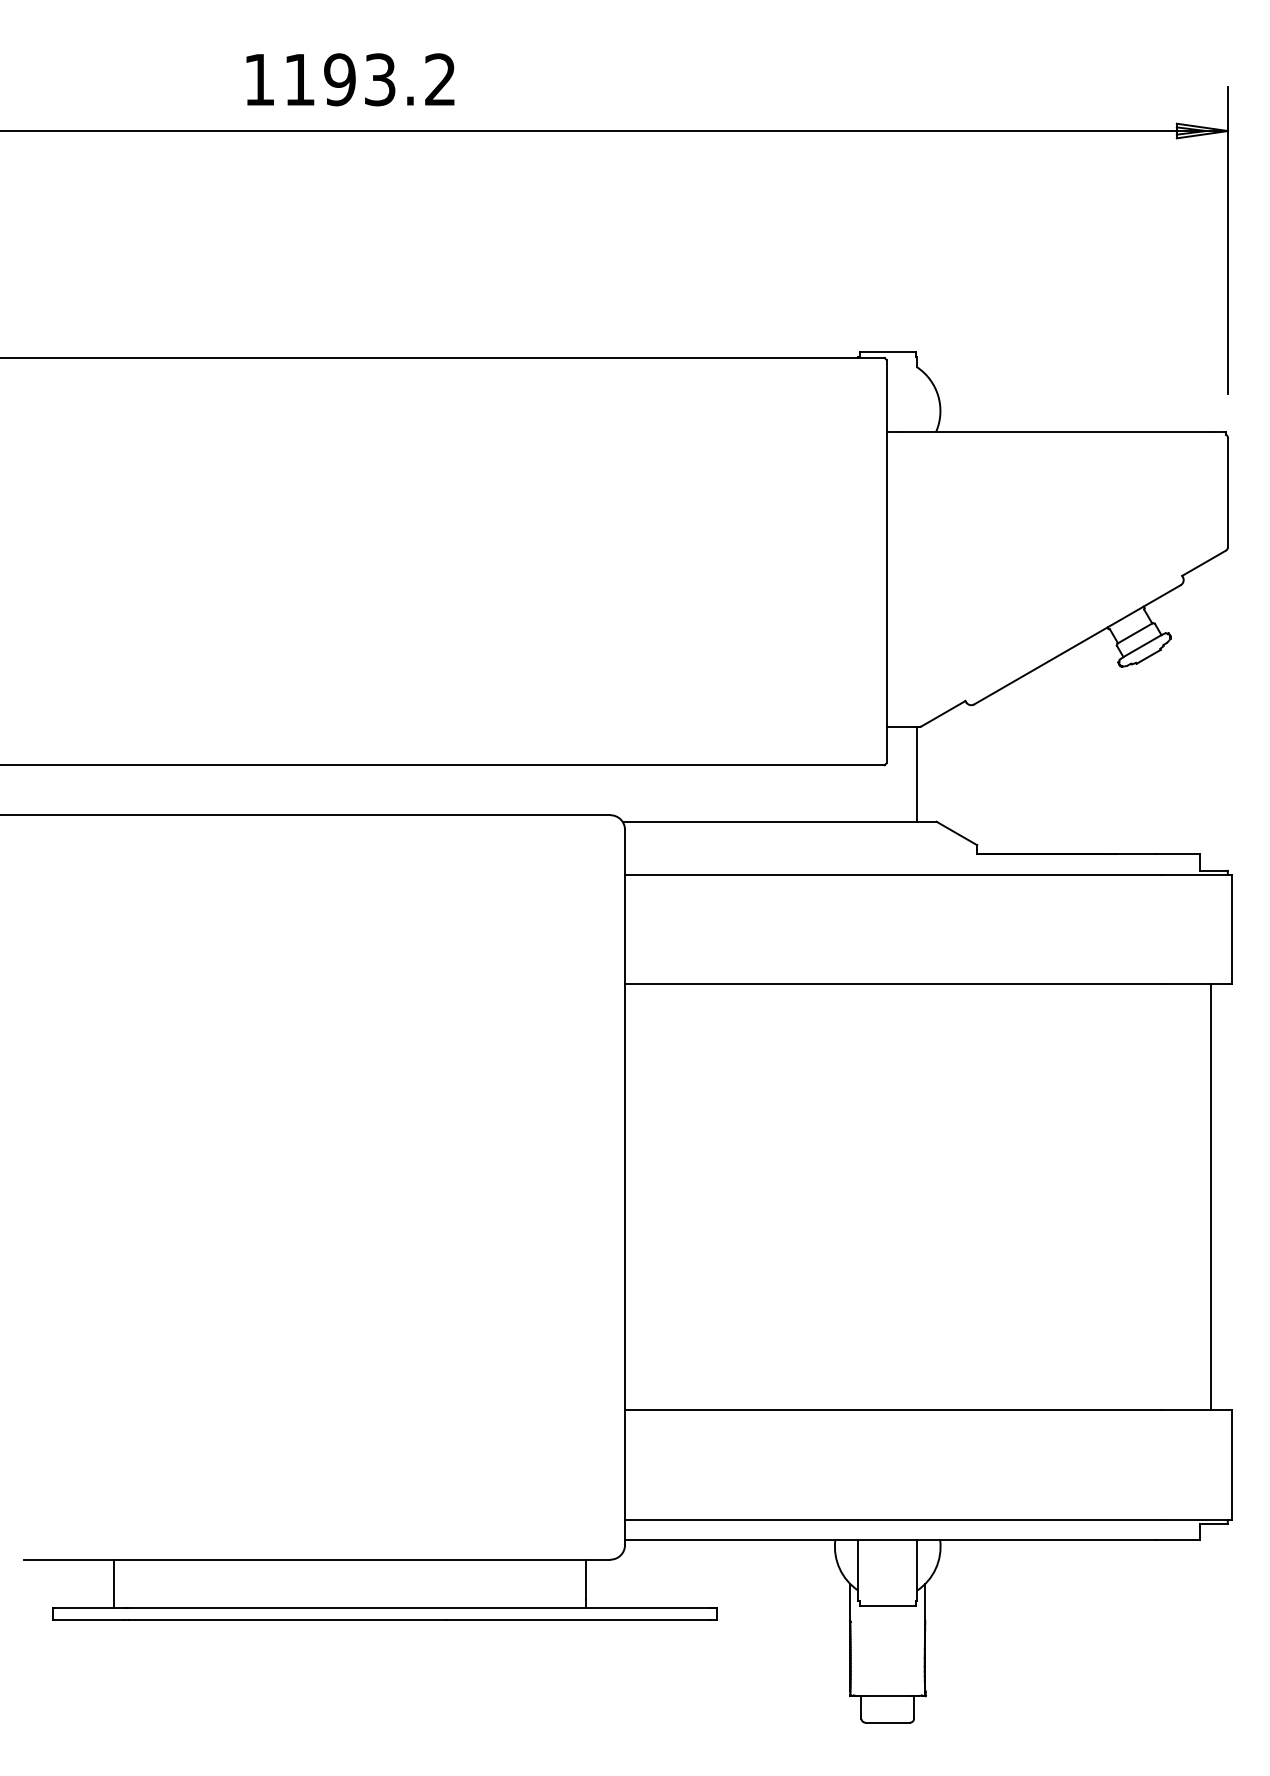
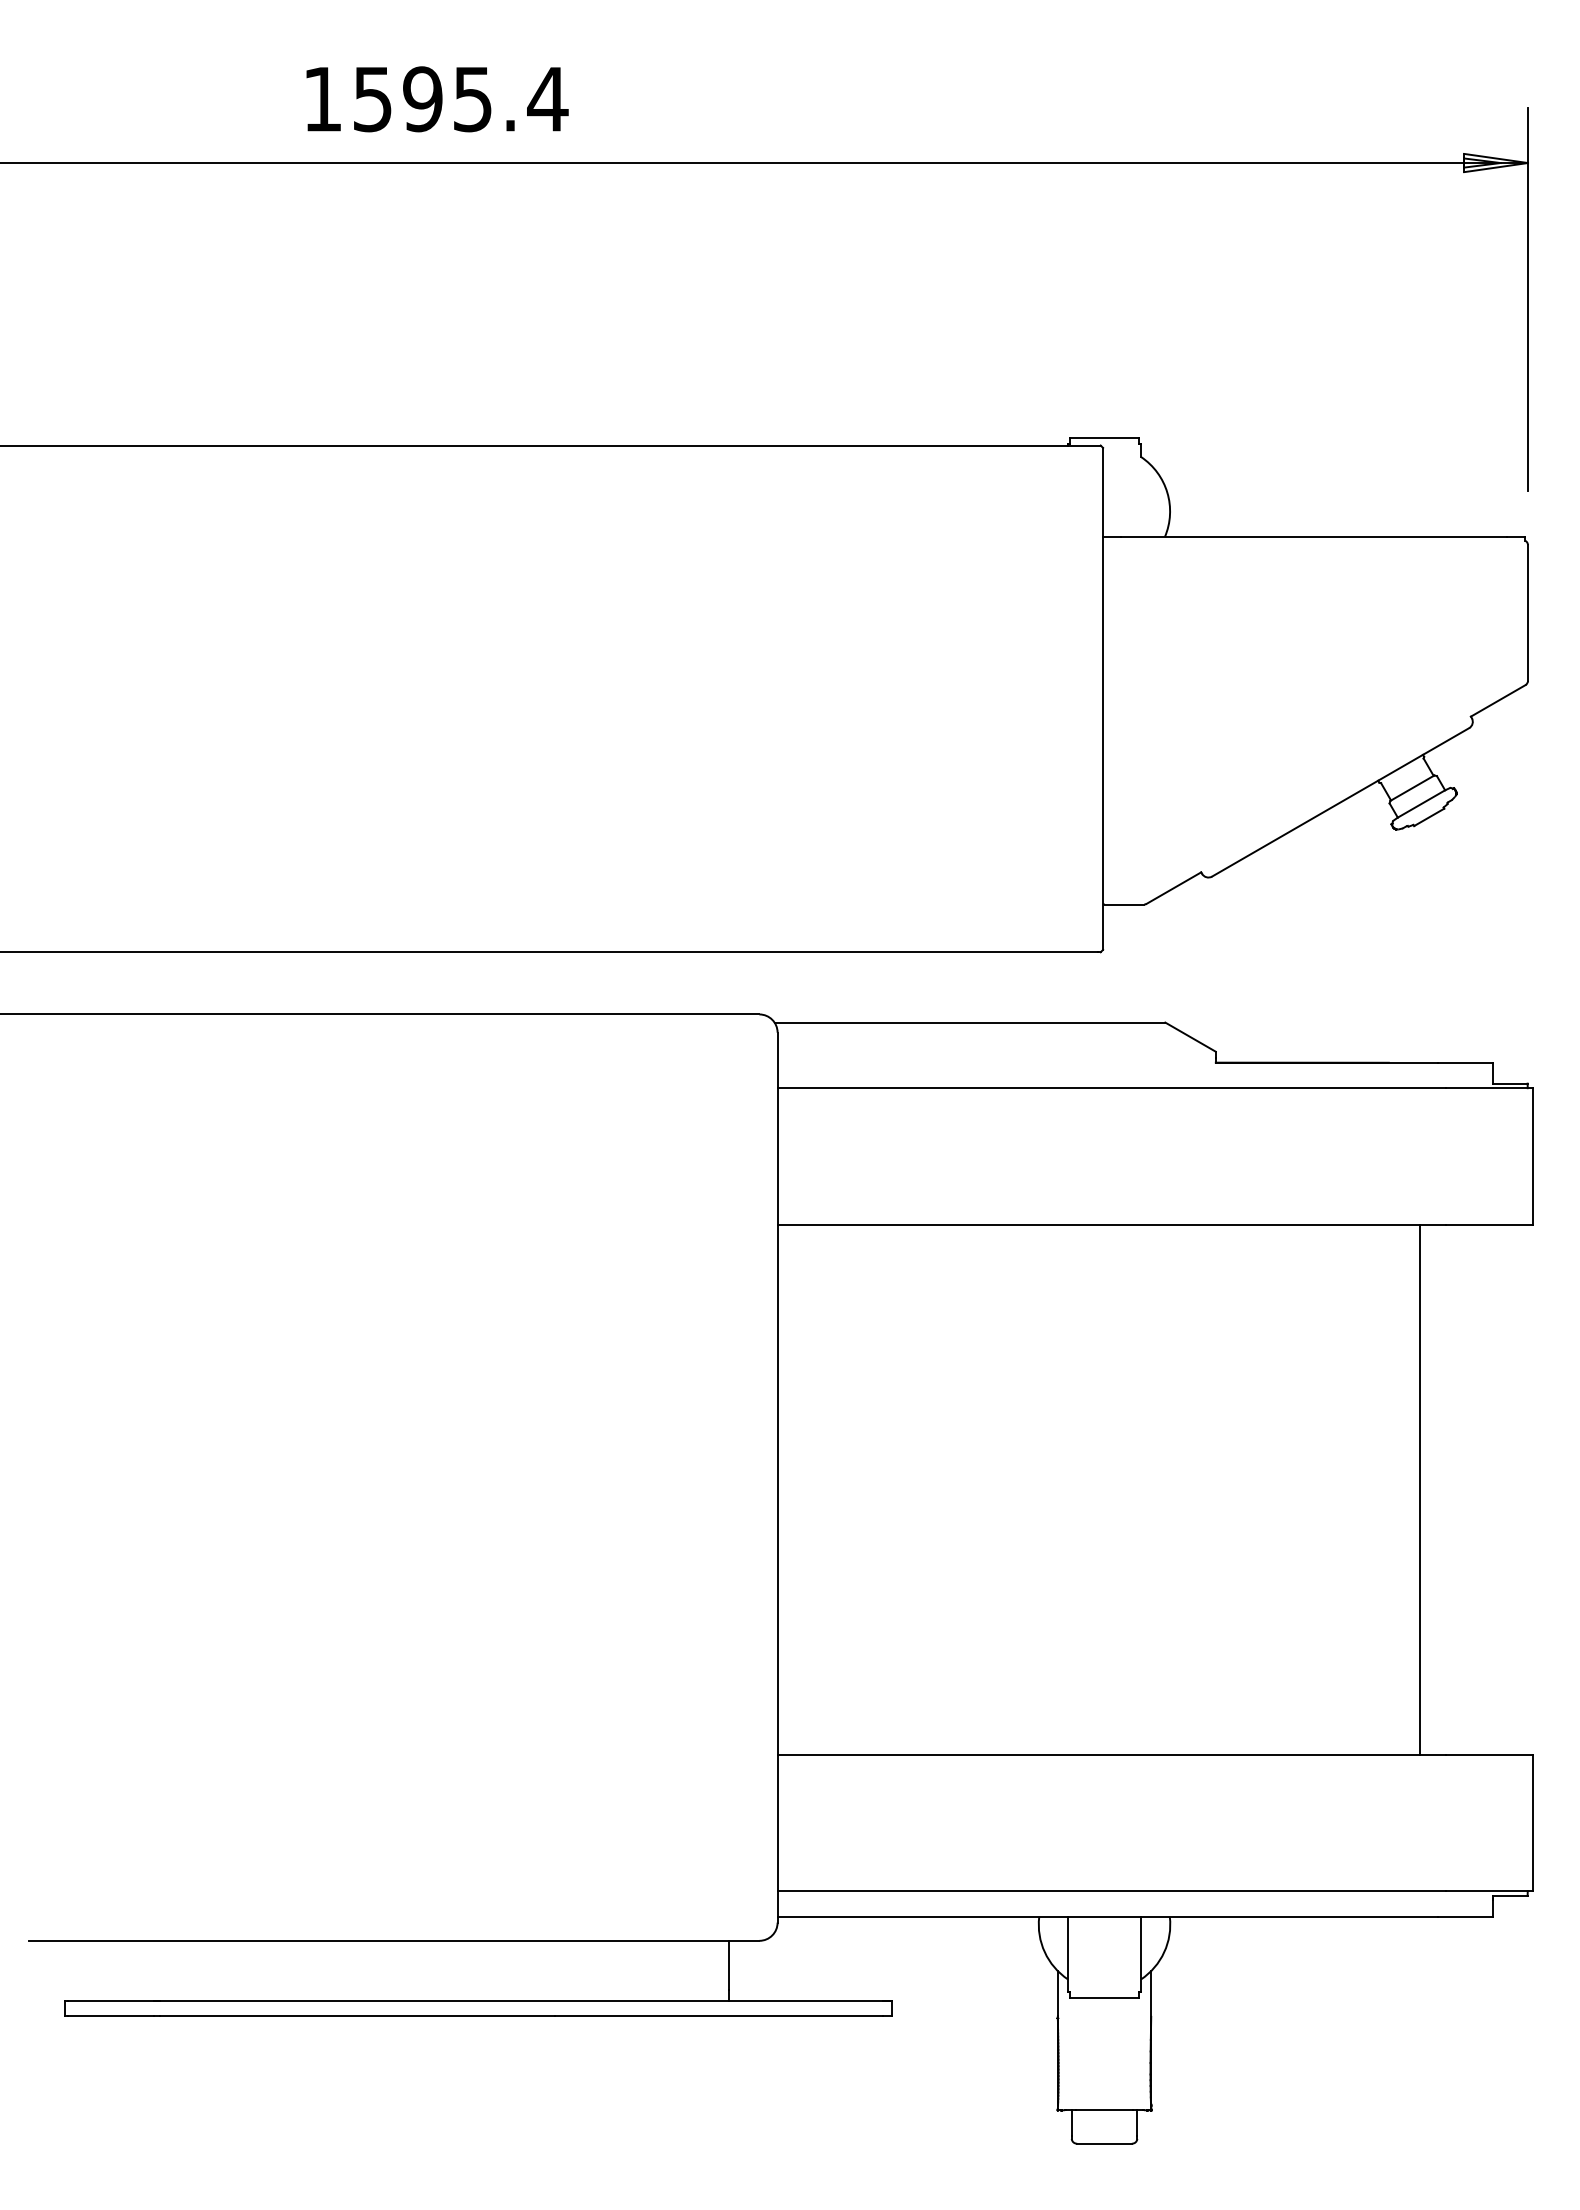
text: (371, 79) -> (461, 99), 1193.2 -> 1595.4
line: (916, 774) -> (1140, 963), removed
line: (1211, 1196) -> (1420, 1489), moved
line: (113, 1583) -> (141, 1970), removed

